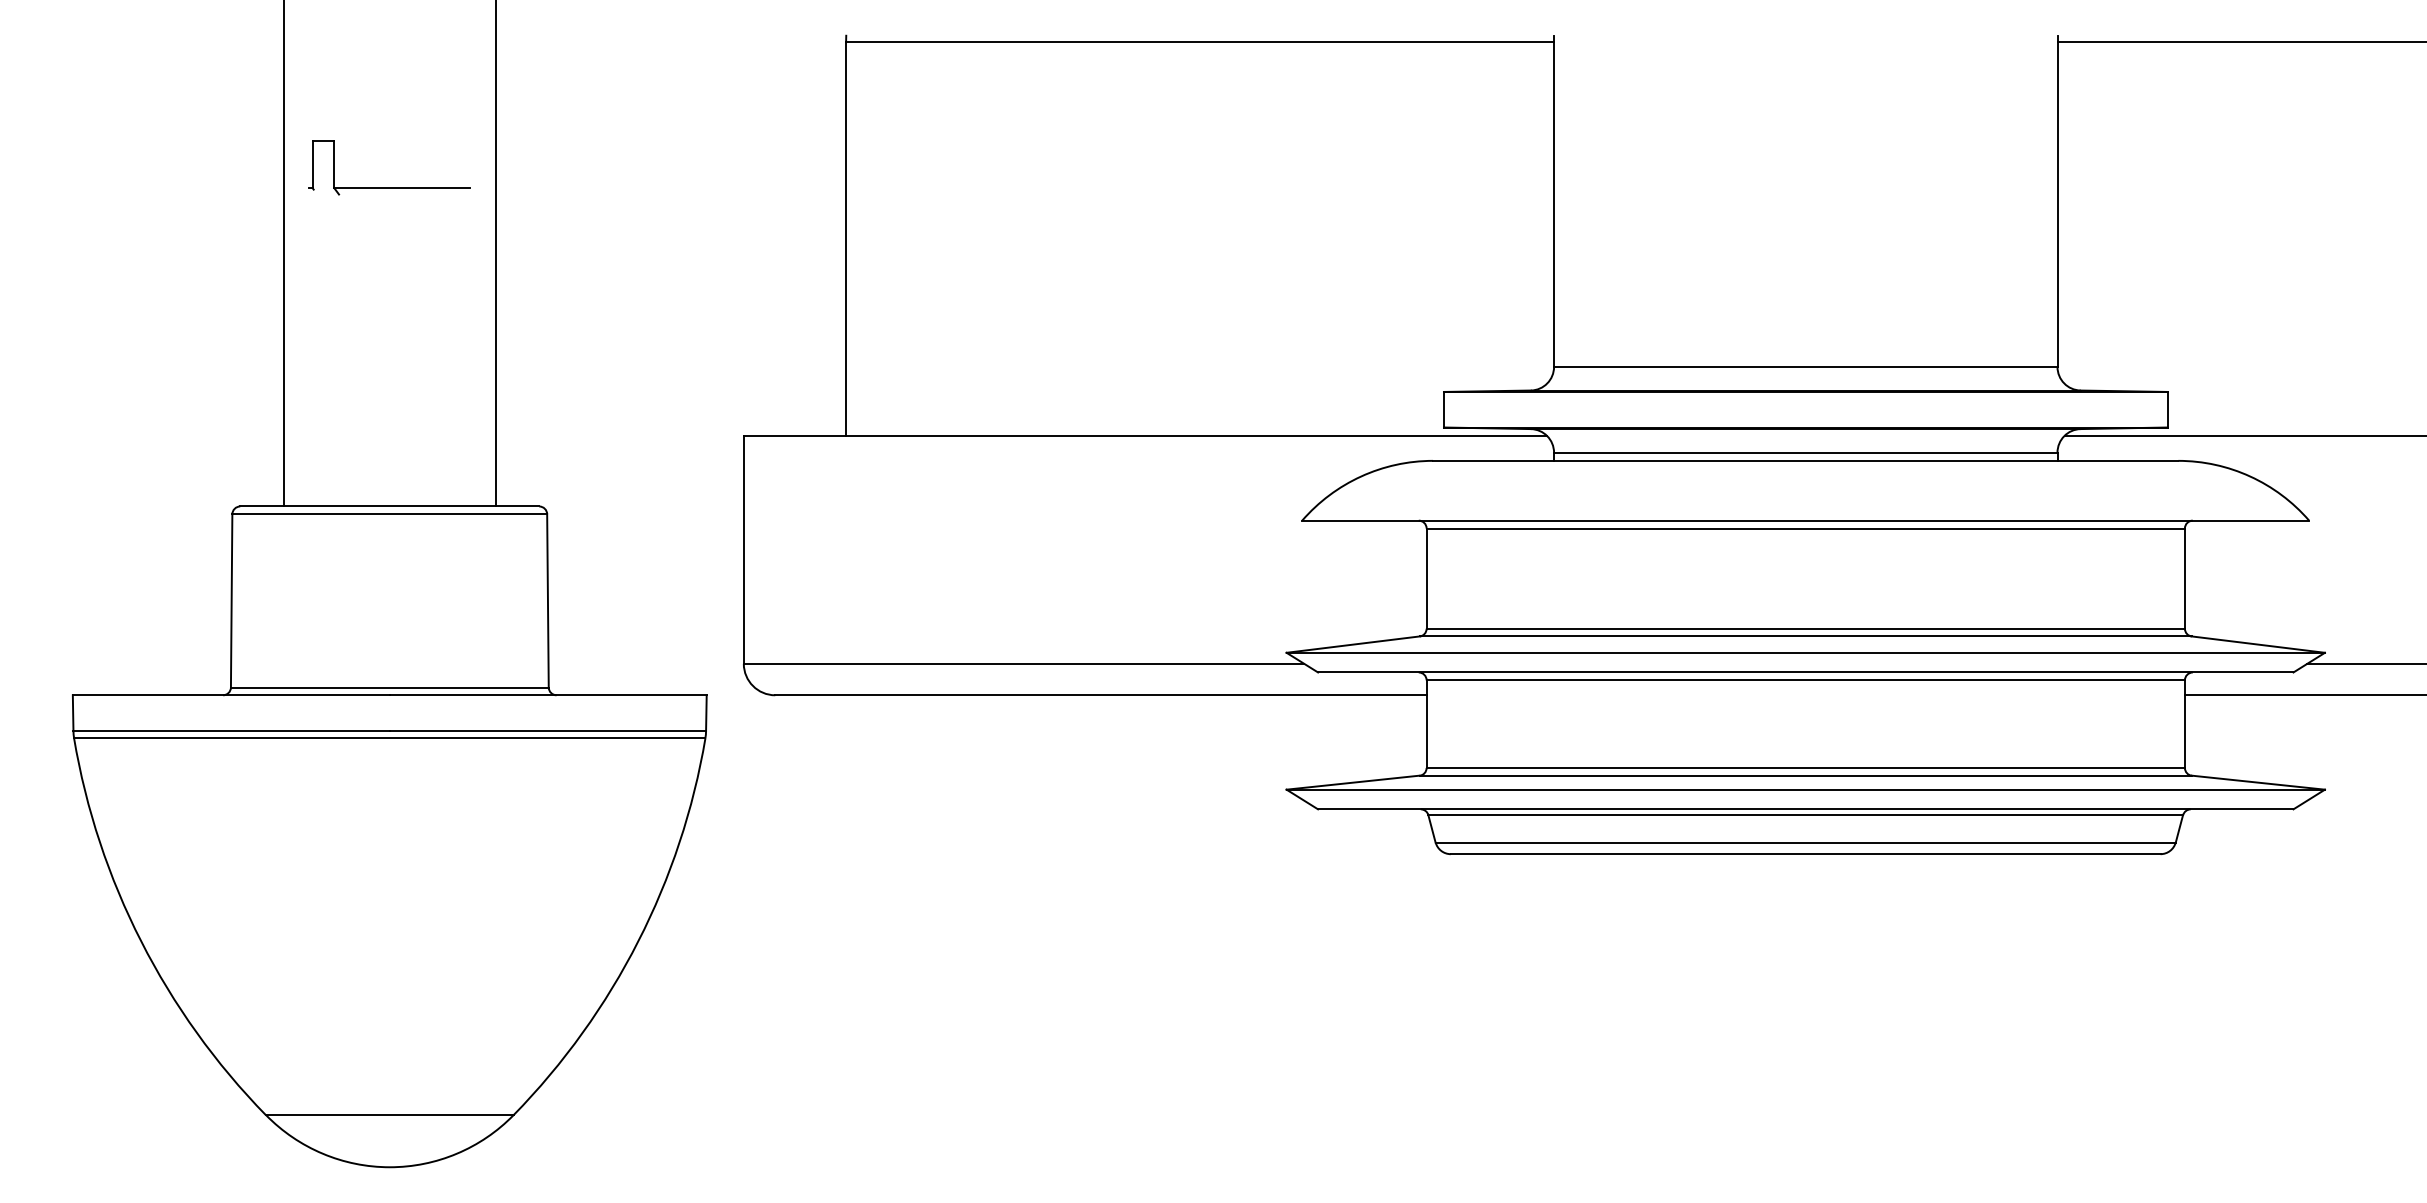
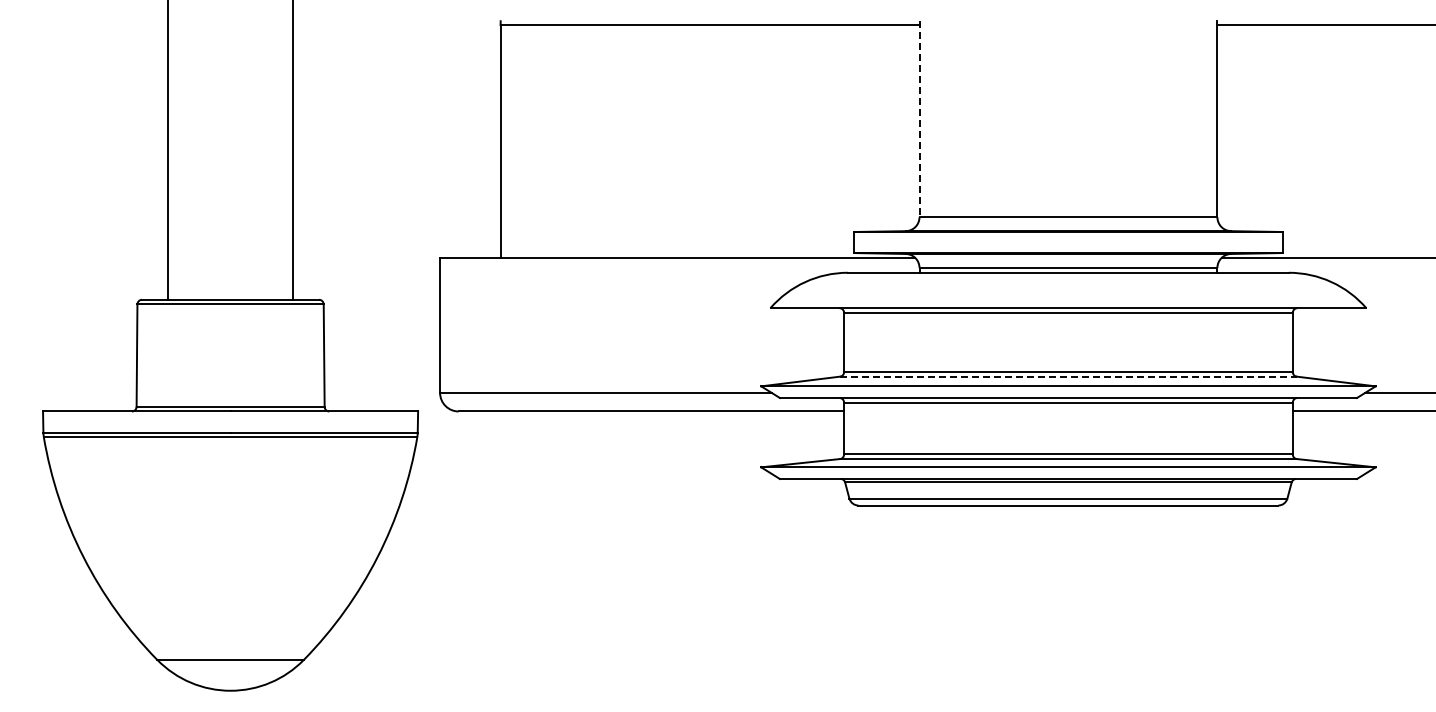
part: (389, 188) -> (230, 111), removed
line: (1554, 201) -> (919, 119), solid -> dashed
line: (1805, 636) -> (1068, 376), solid -> dashed

